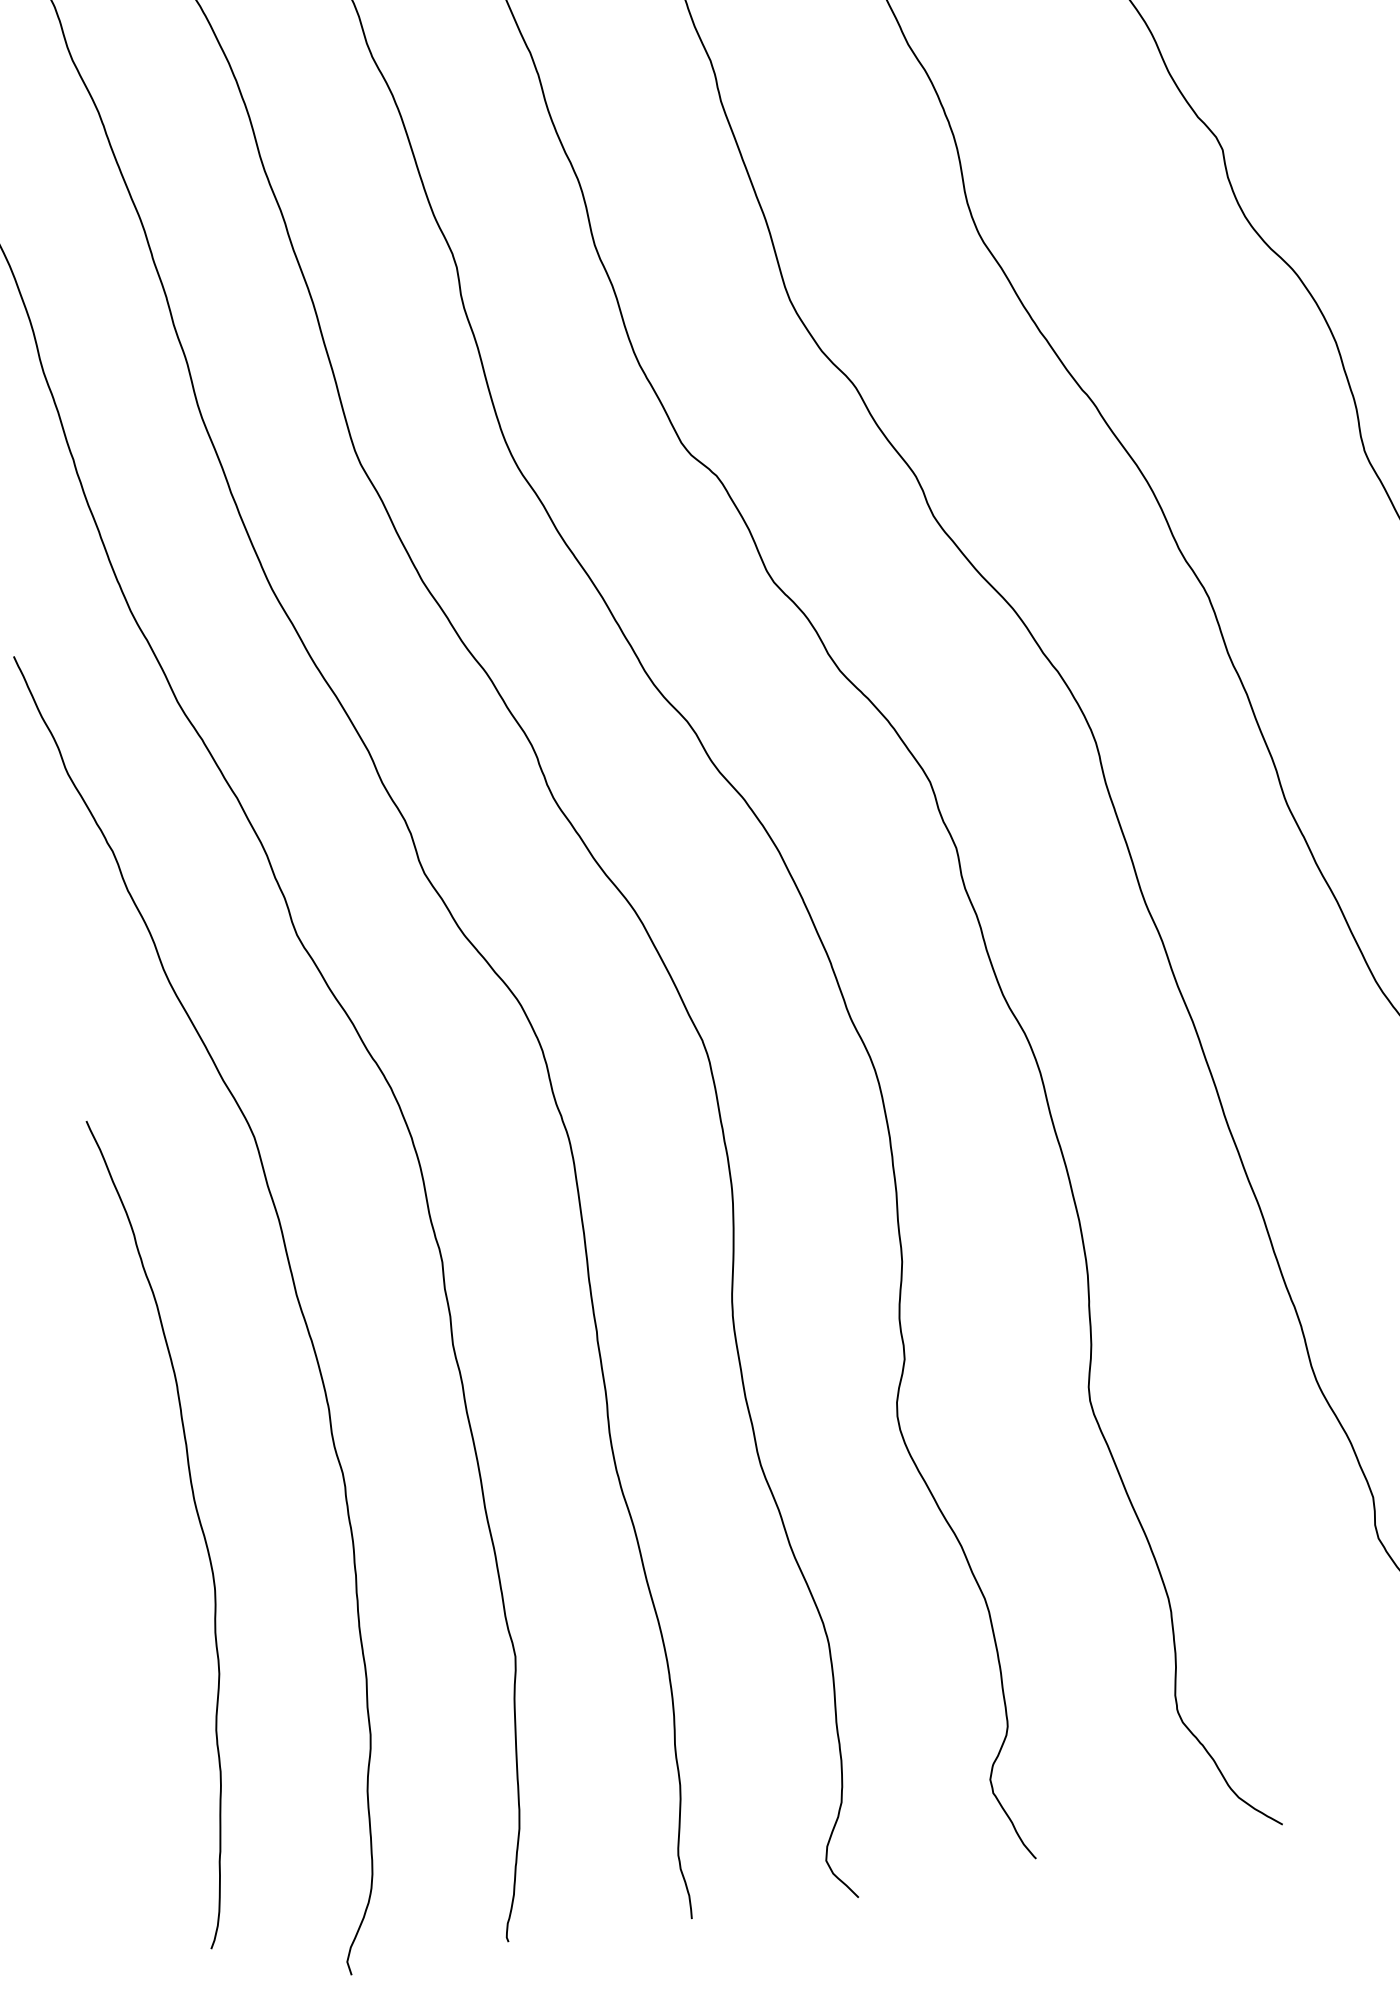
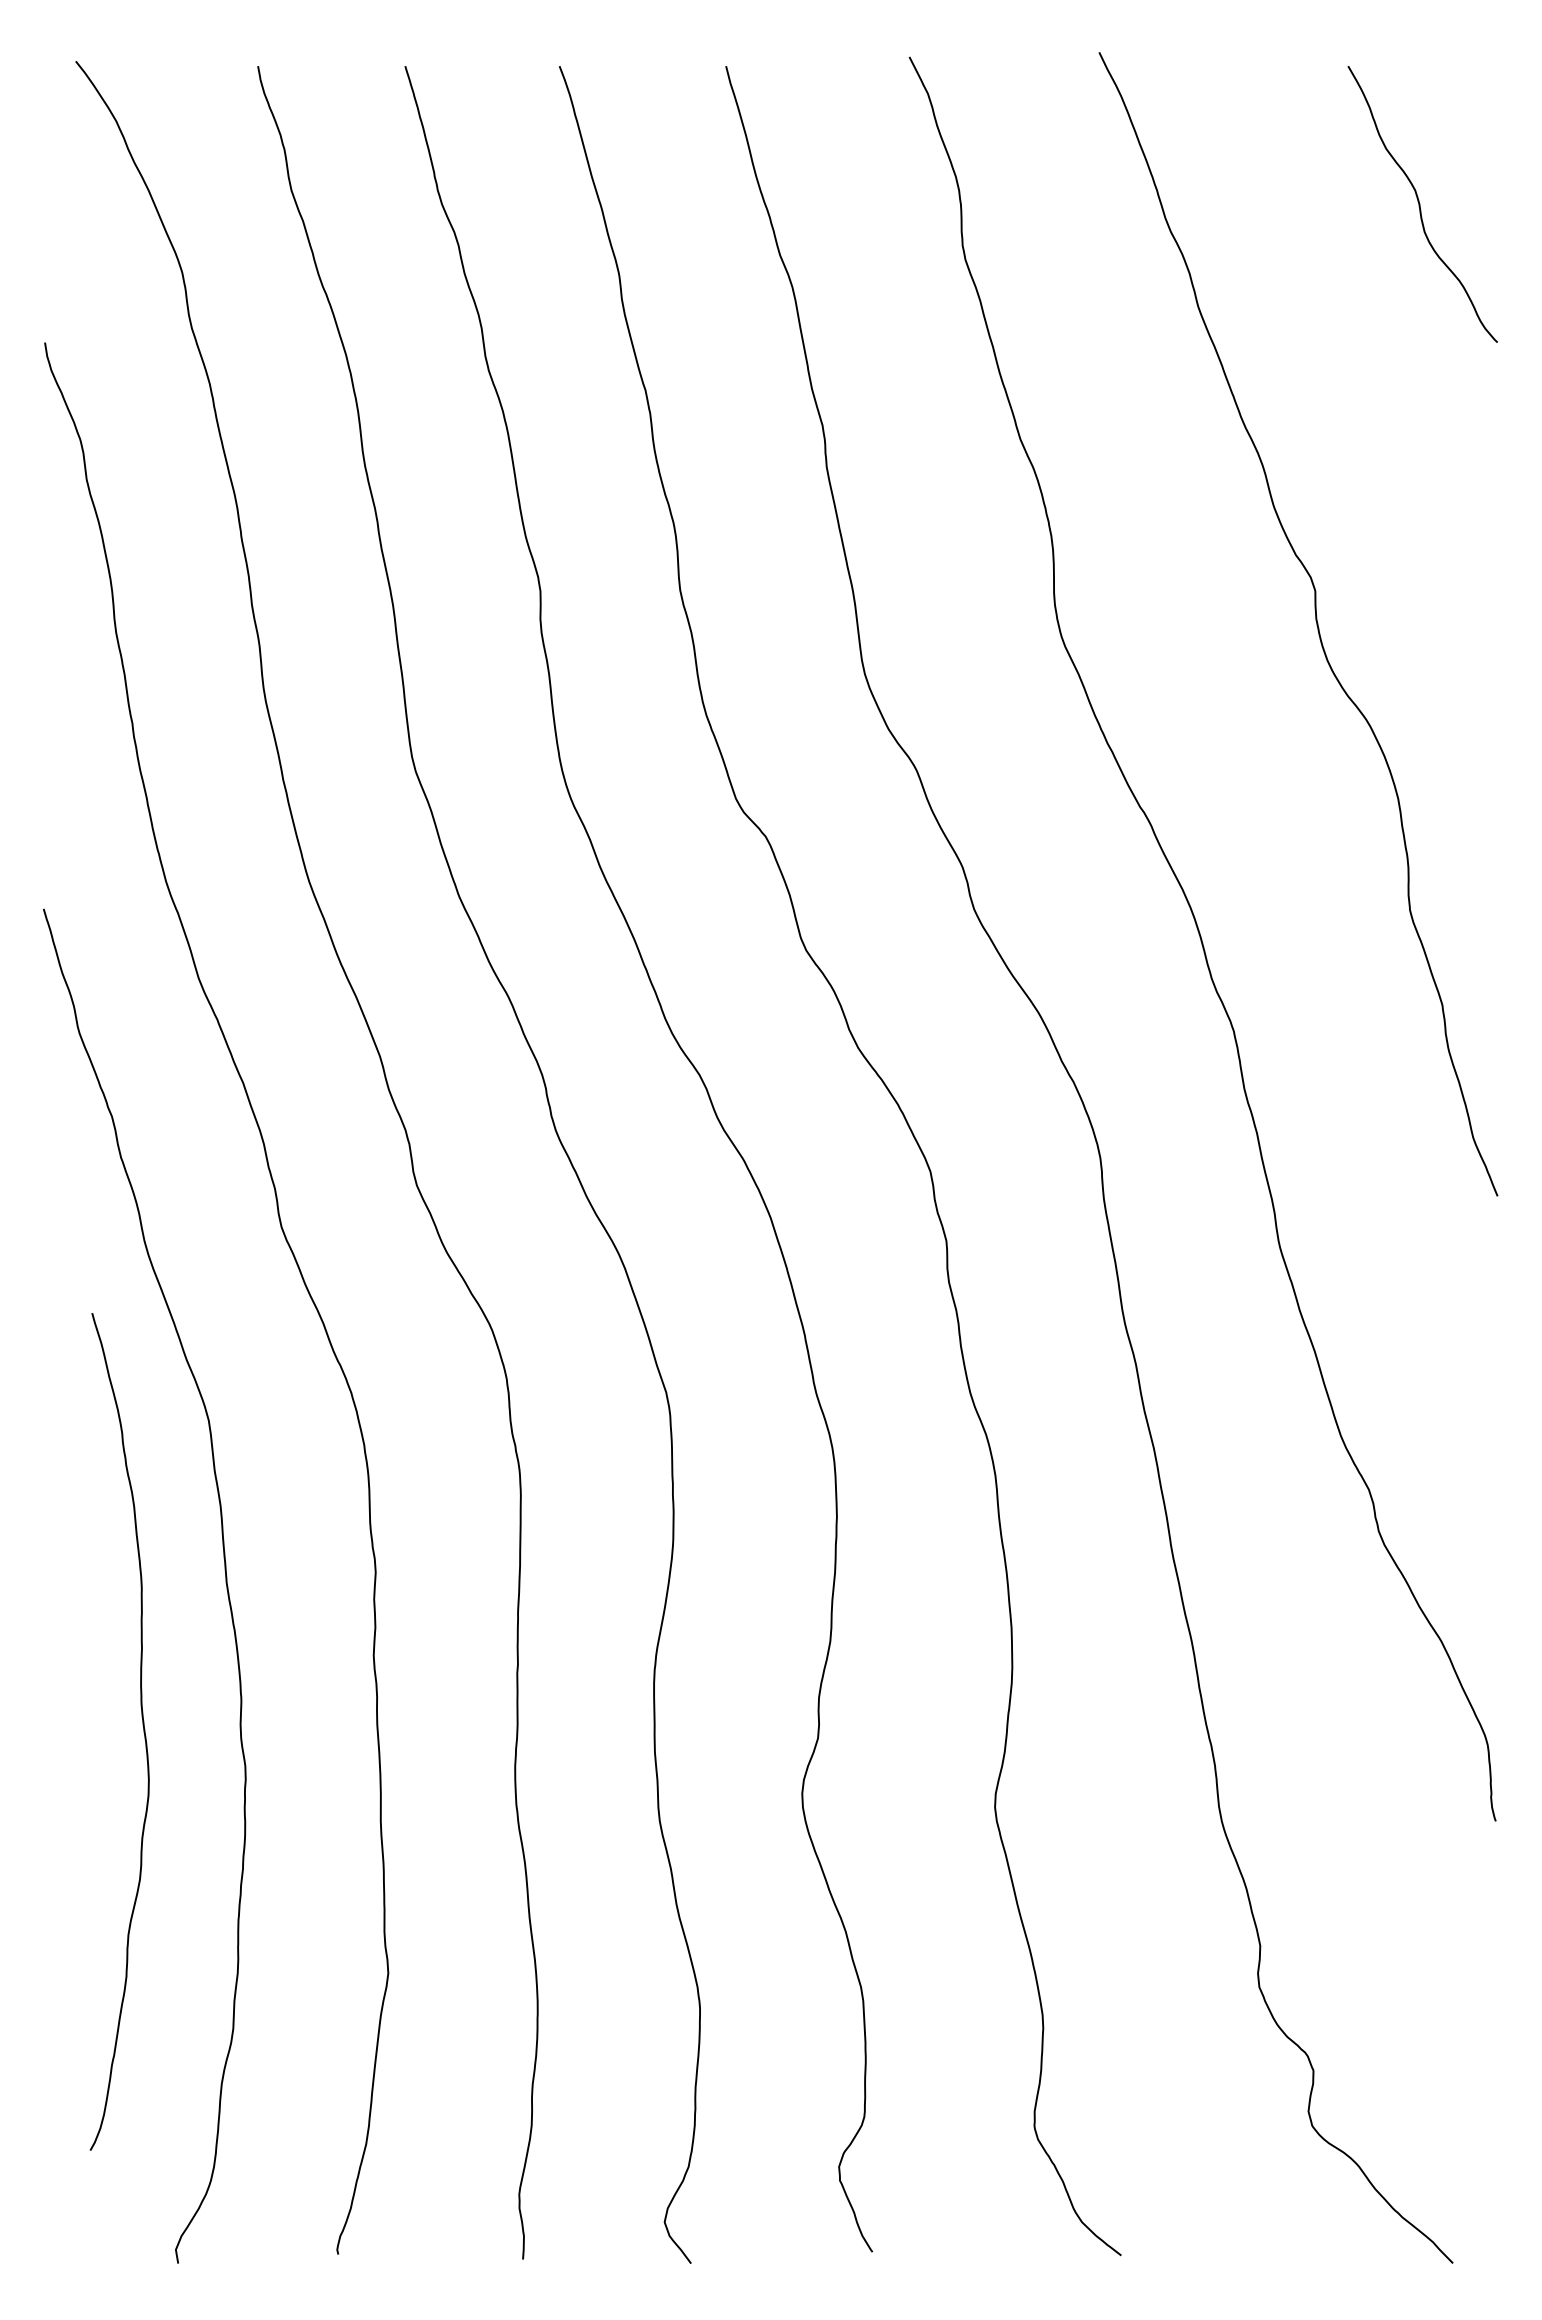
curve: (198, 1521) -> (142, 1725), moved

